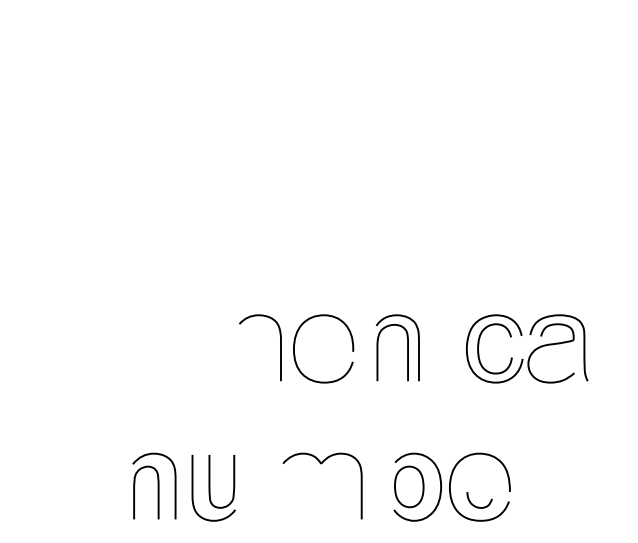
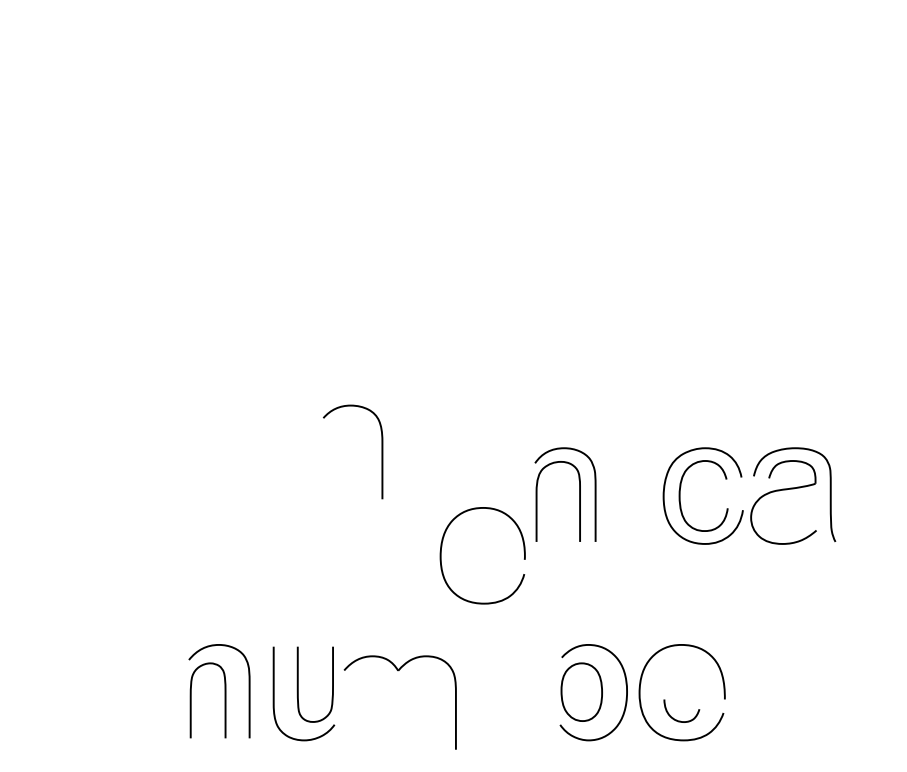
curve: (295, 344) -> (442, 549), moved
curve: (280, 347) -> (381, 451), moved
part: (321, 464) -> (398, 671), moved

